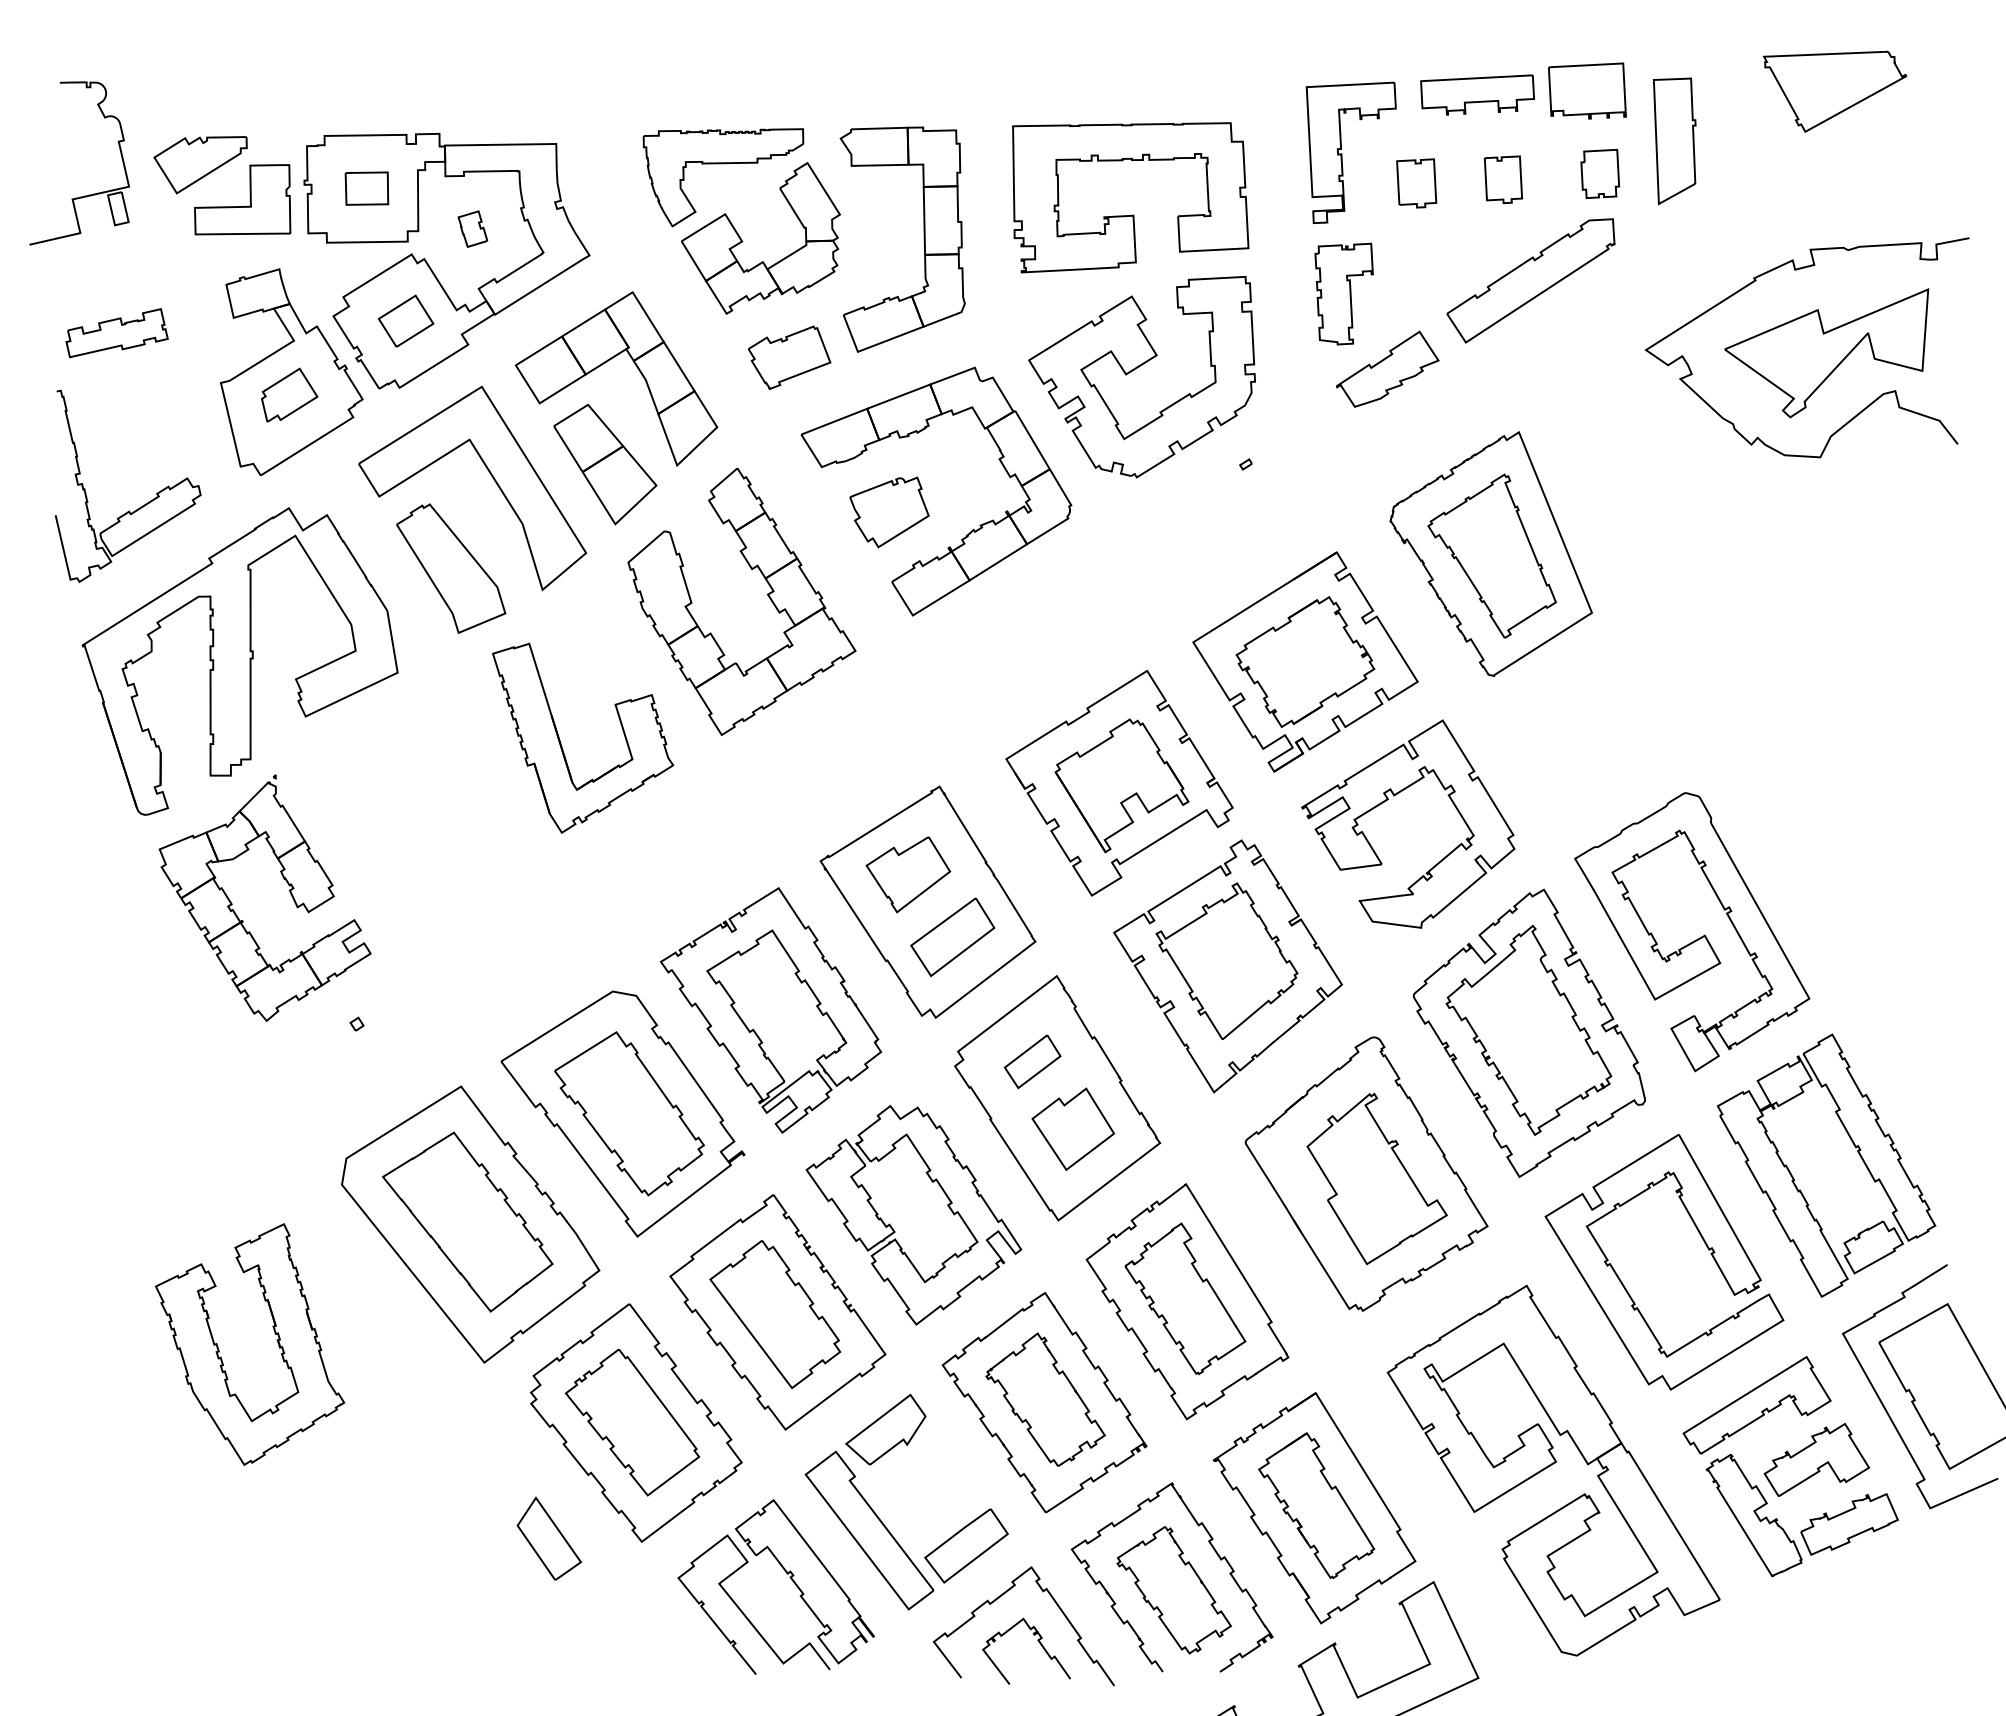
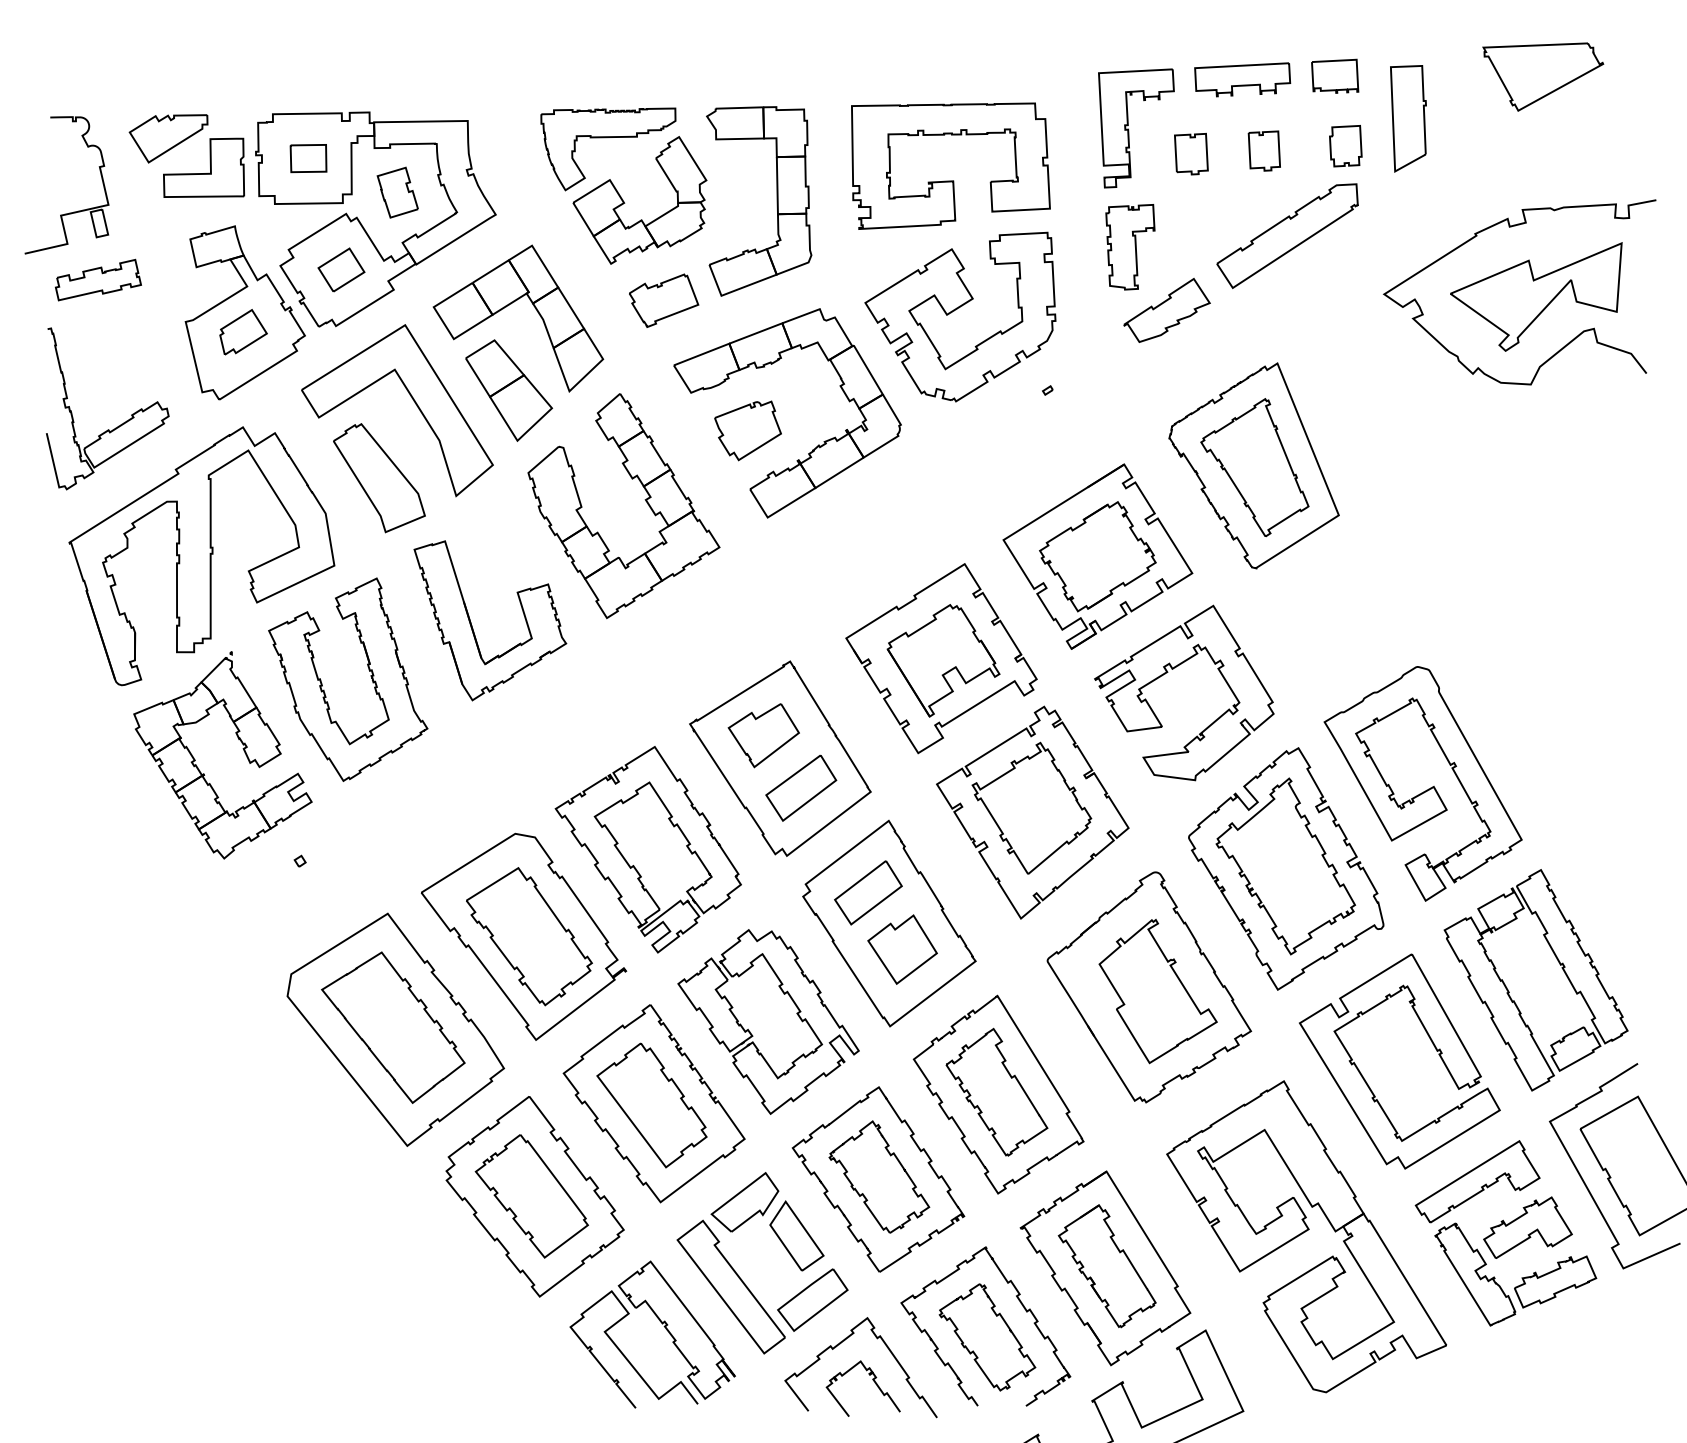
part: (1587, 89) -> (1335, 75), size x0.71
part: (87, 194) -> (73, 211), moved
part: (472, 229) -> (397, 192), size x1.67
part: (1032, 1061) -> (868, 892), size x1.43
part: (274, 1333) -> (368, 670), moved
part: (548, 1538) -> (796, 1235), moved

